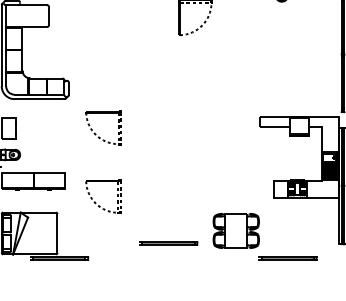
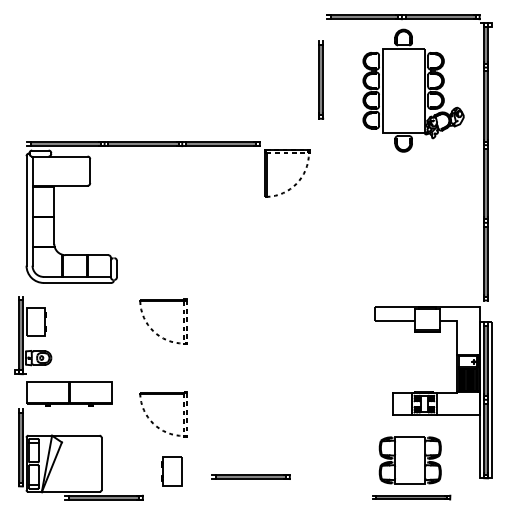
part: (235, 231) -> (409, 460), moved
part: (109, 239) -> (171, 471), added

